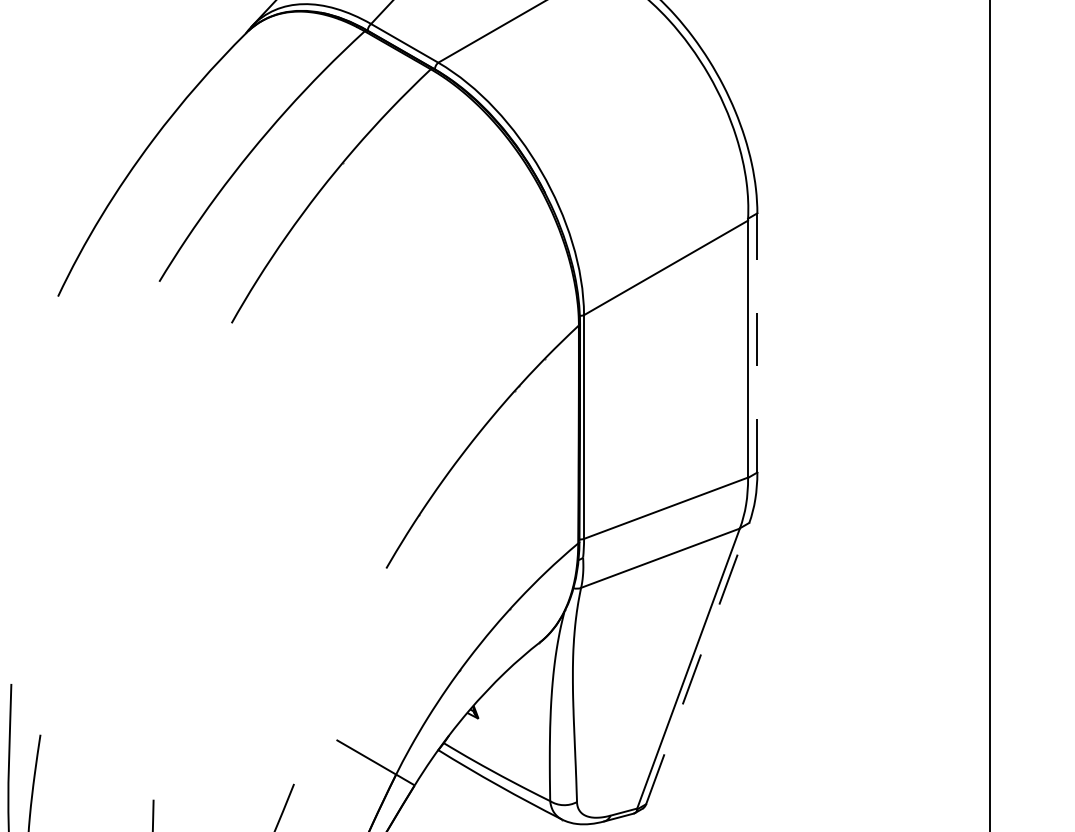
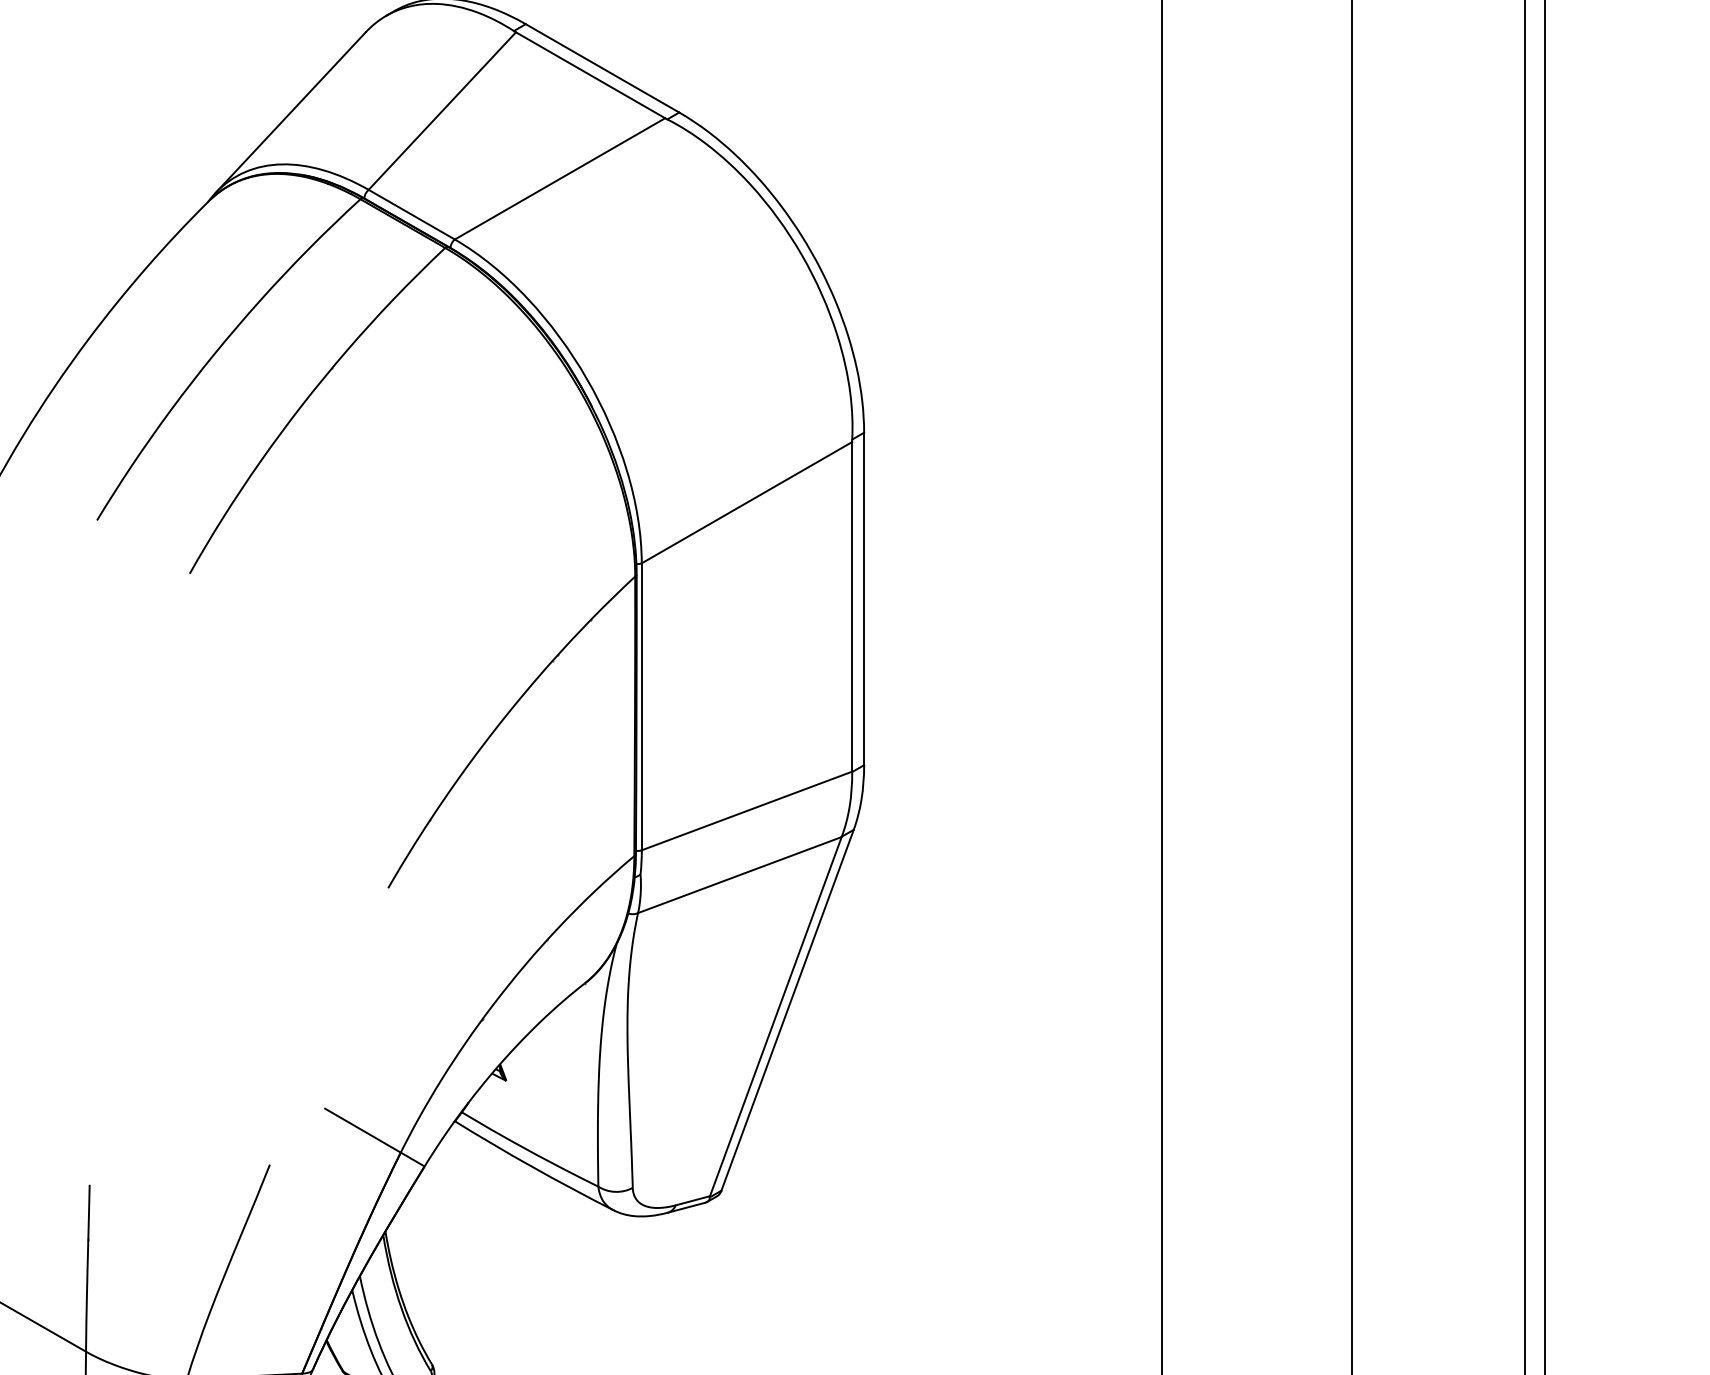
line: (757, 342) -> (864, 598), dashed -> solid
line: (697, 663) -> (787, 1009), dashed -> solid

